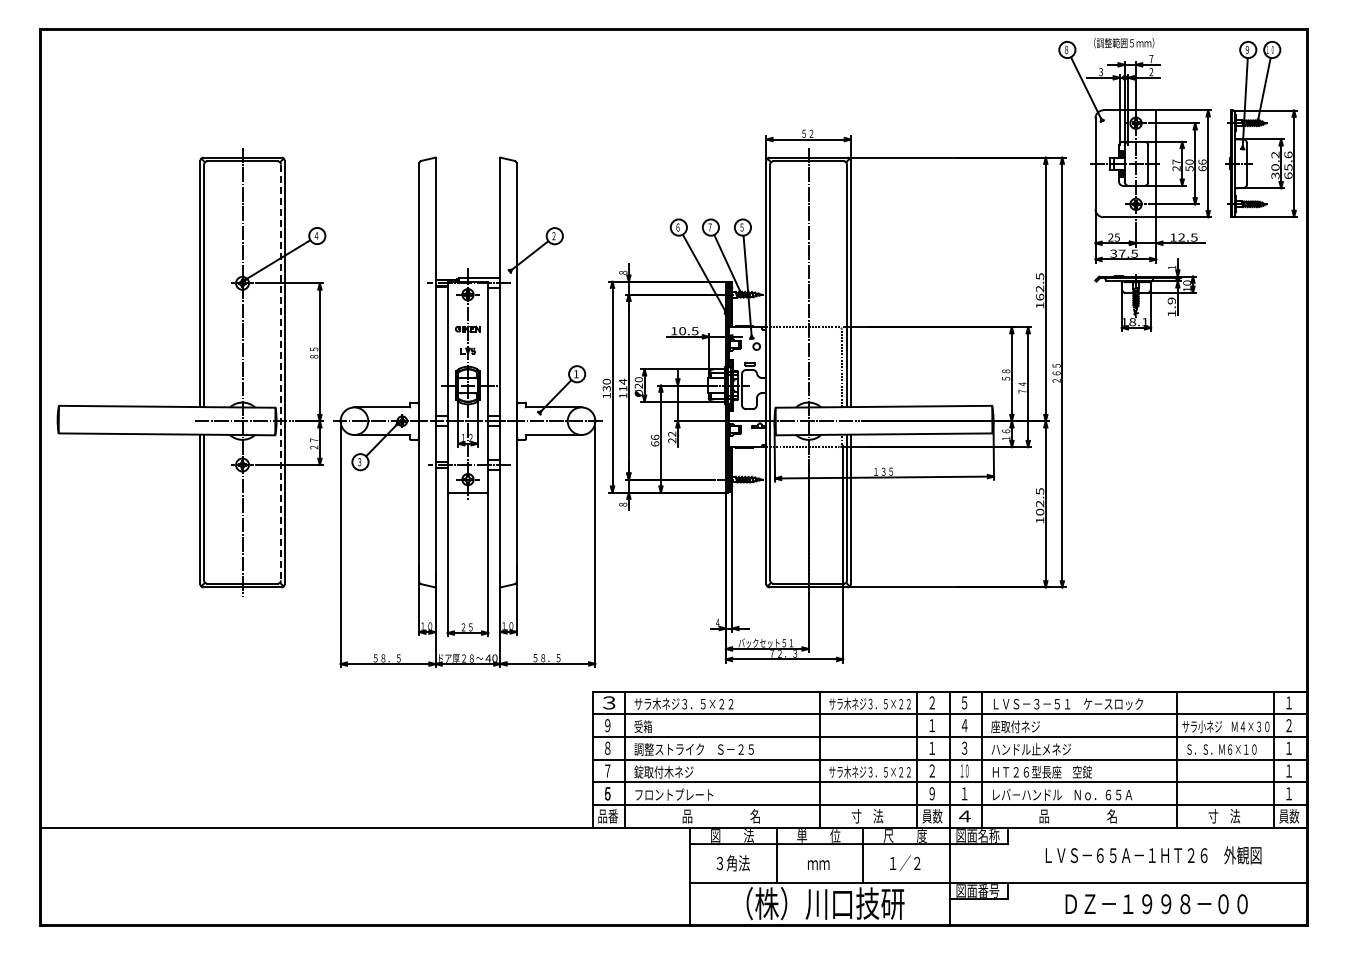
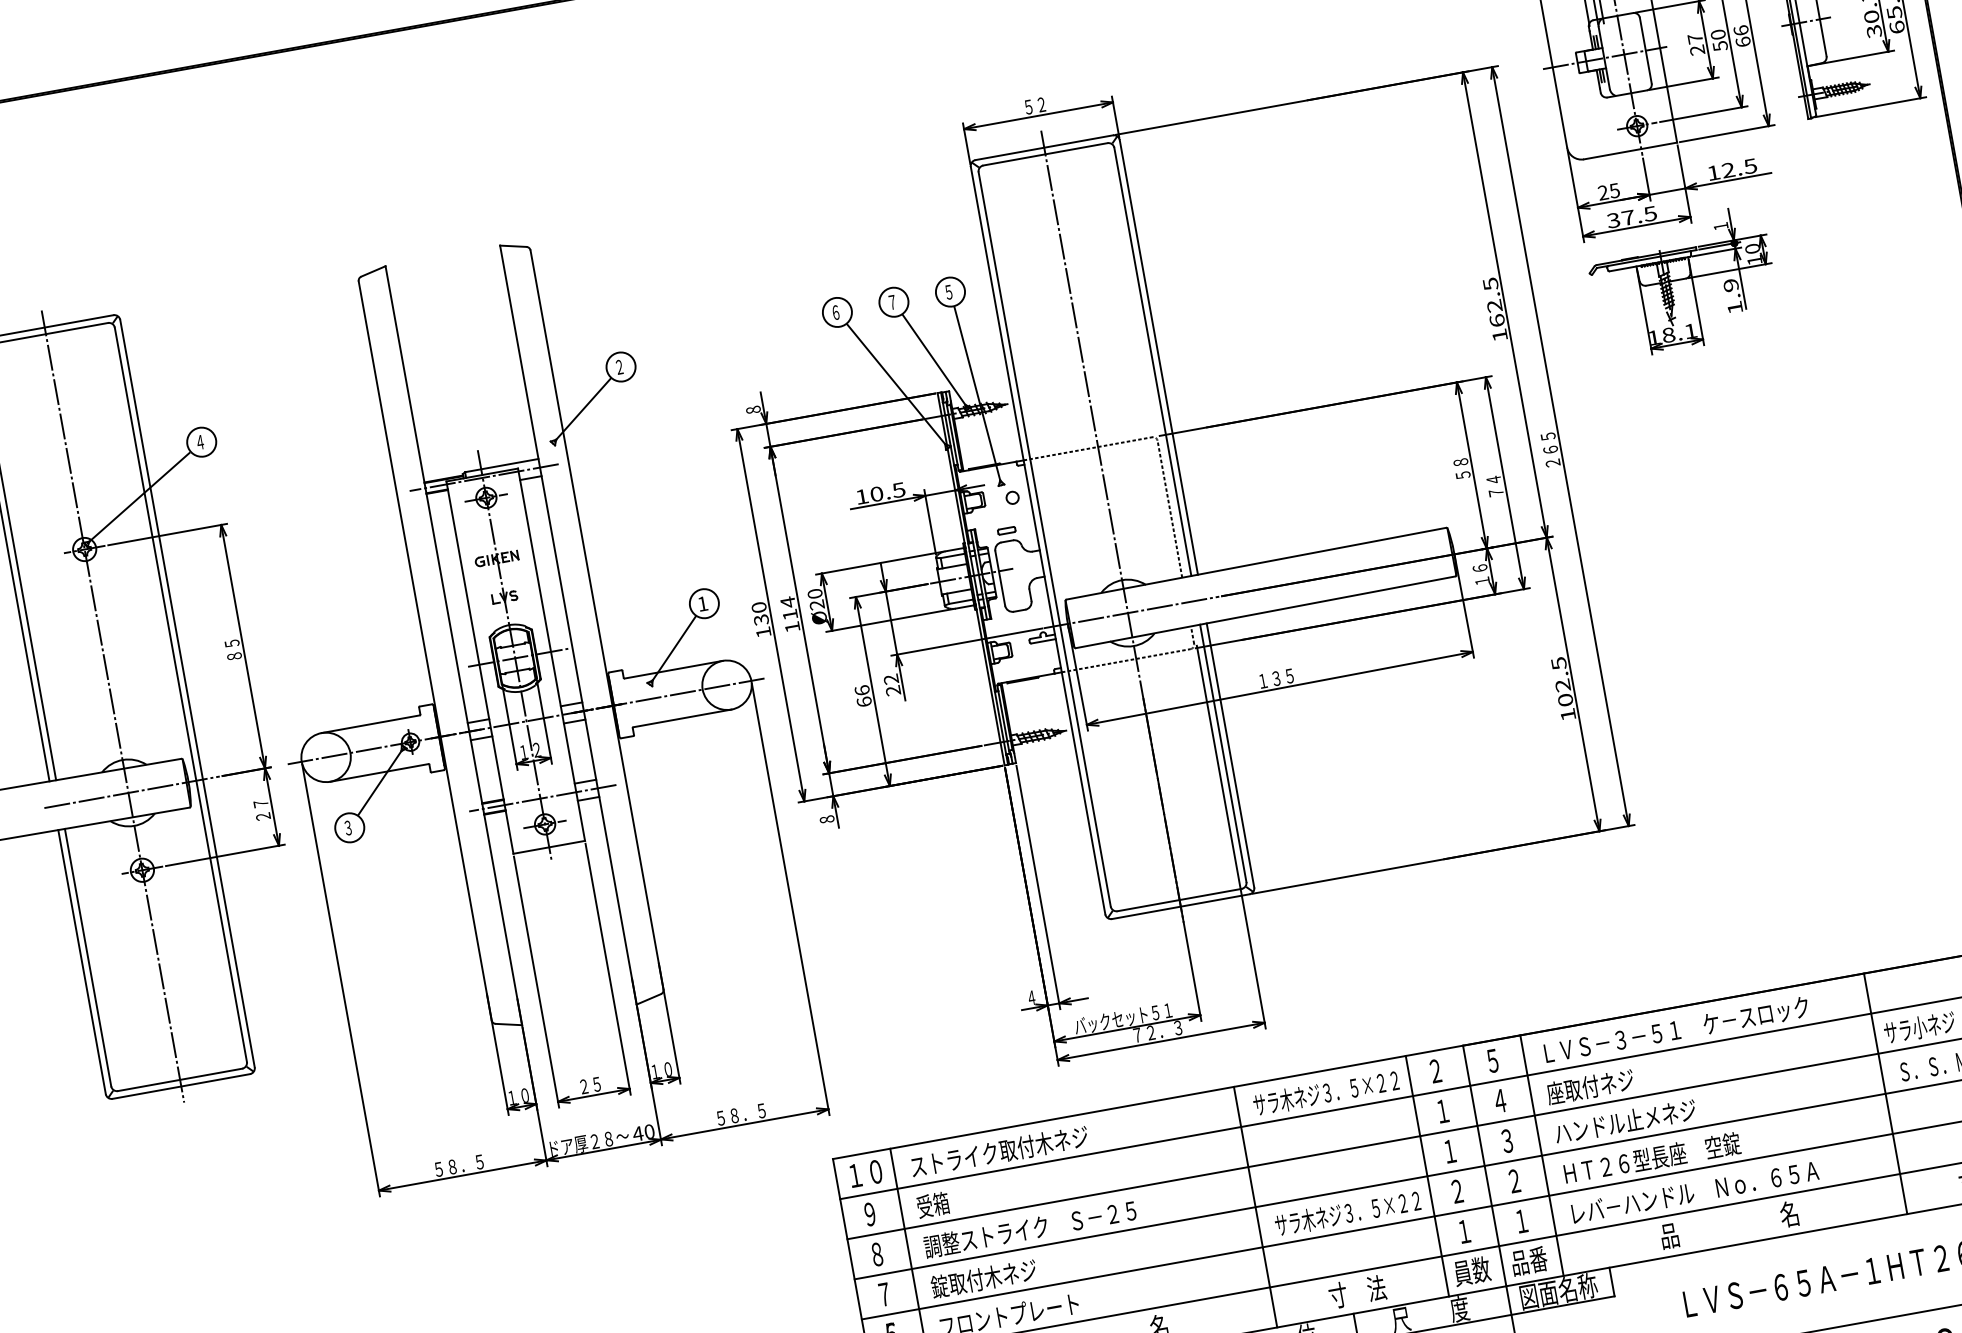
line: (280, 372) -> (180, 694), dashed -> solid
text: (609, 702) -> (865, 1173), ３ -> １０
text: (684, 703) -> (998, 1150), サラ木ネジ３．５×２２ -> ストライク取付木ネジ
text: (964, 770) -> (1514, 1180), １０ -> ２
text: (931, 793) -> (1463, 1231), ９ -> １
text: (964, 816) -> (1528, 1261), ４ -> 品番

